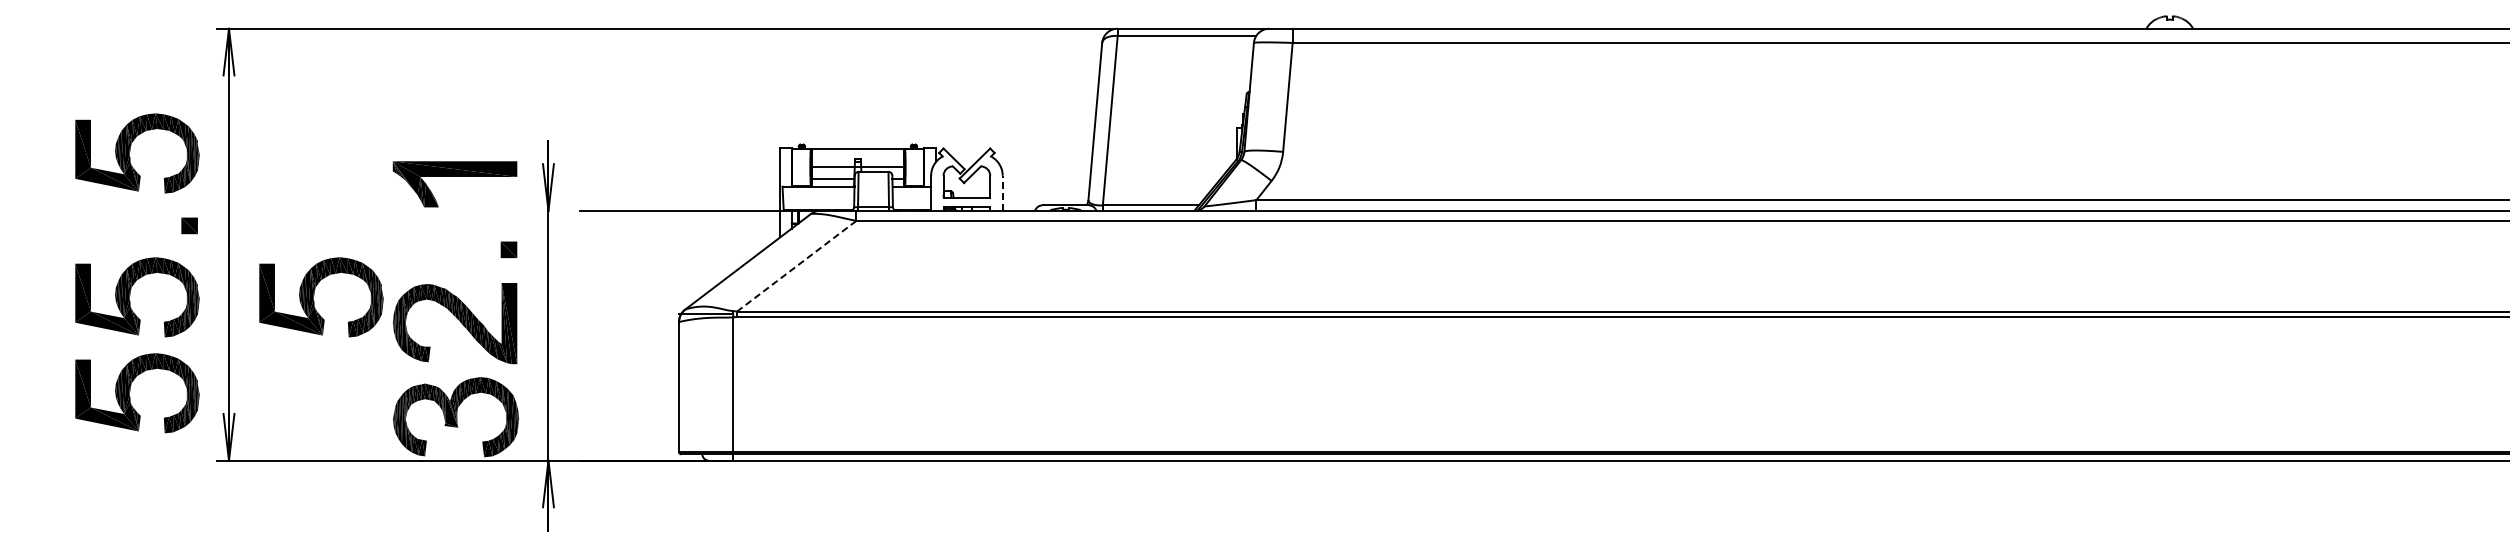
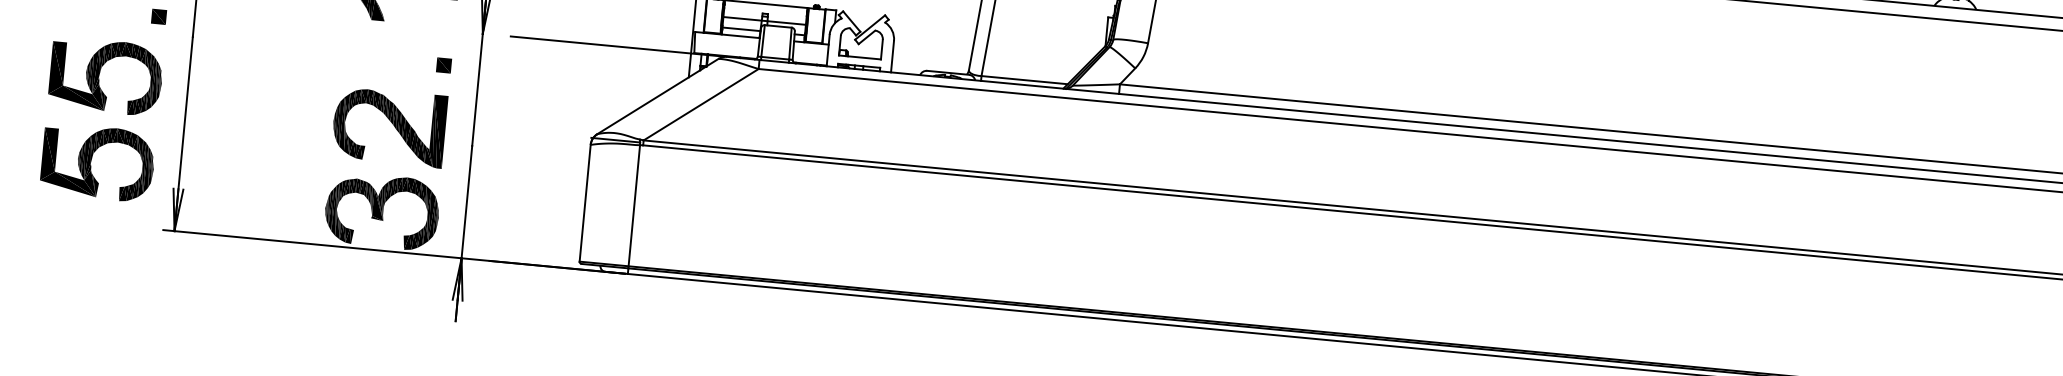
line: (1002, 193) -> (892, 56), dashed -> solid
line: (796, 266) -> (700, 104), dashed -> solid
part: (314, 295) -> (265, 90), removed

